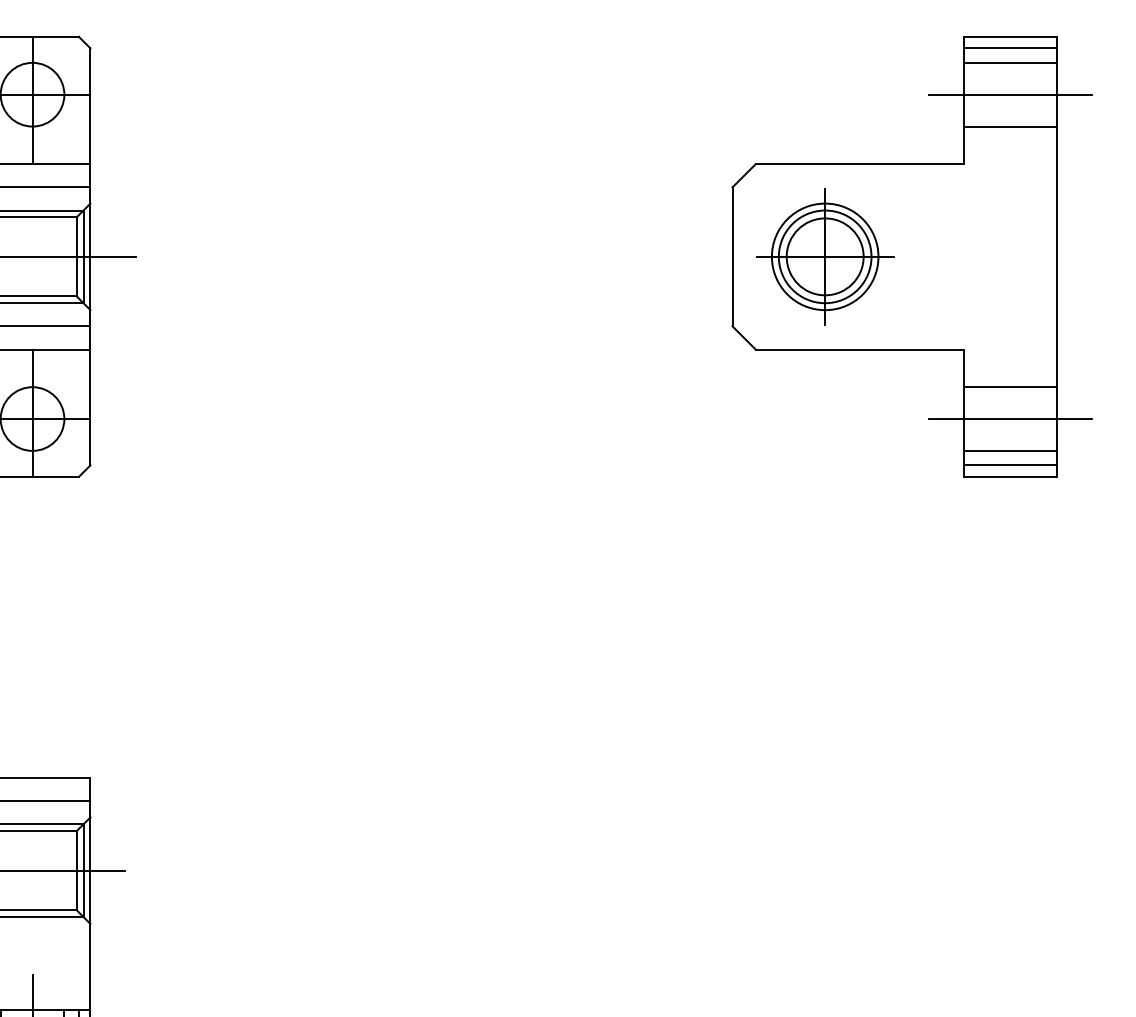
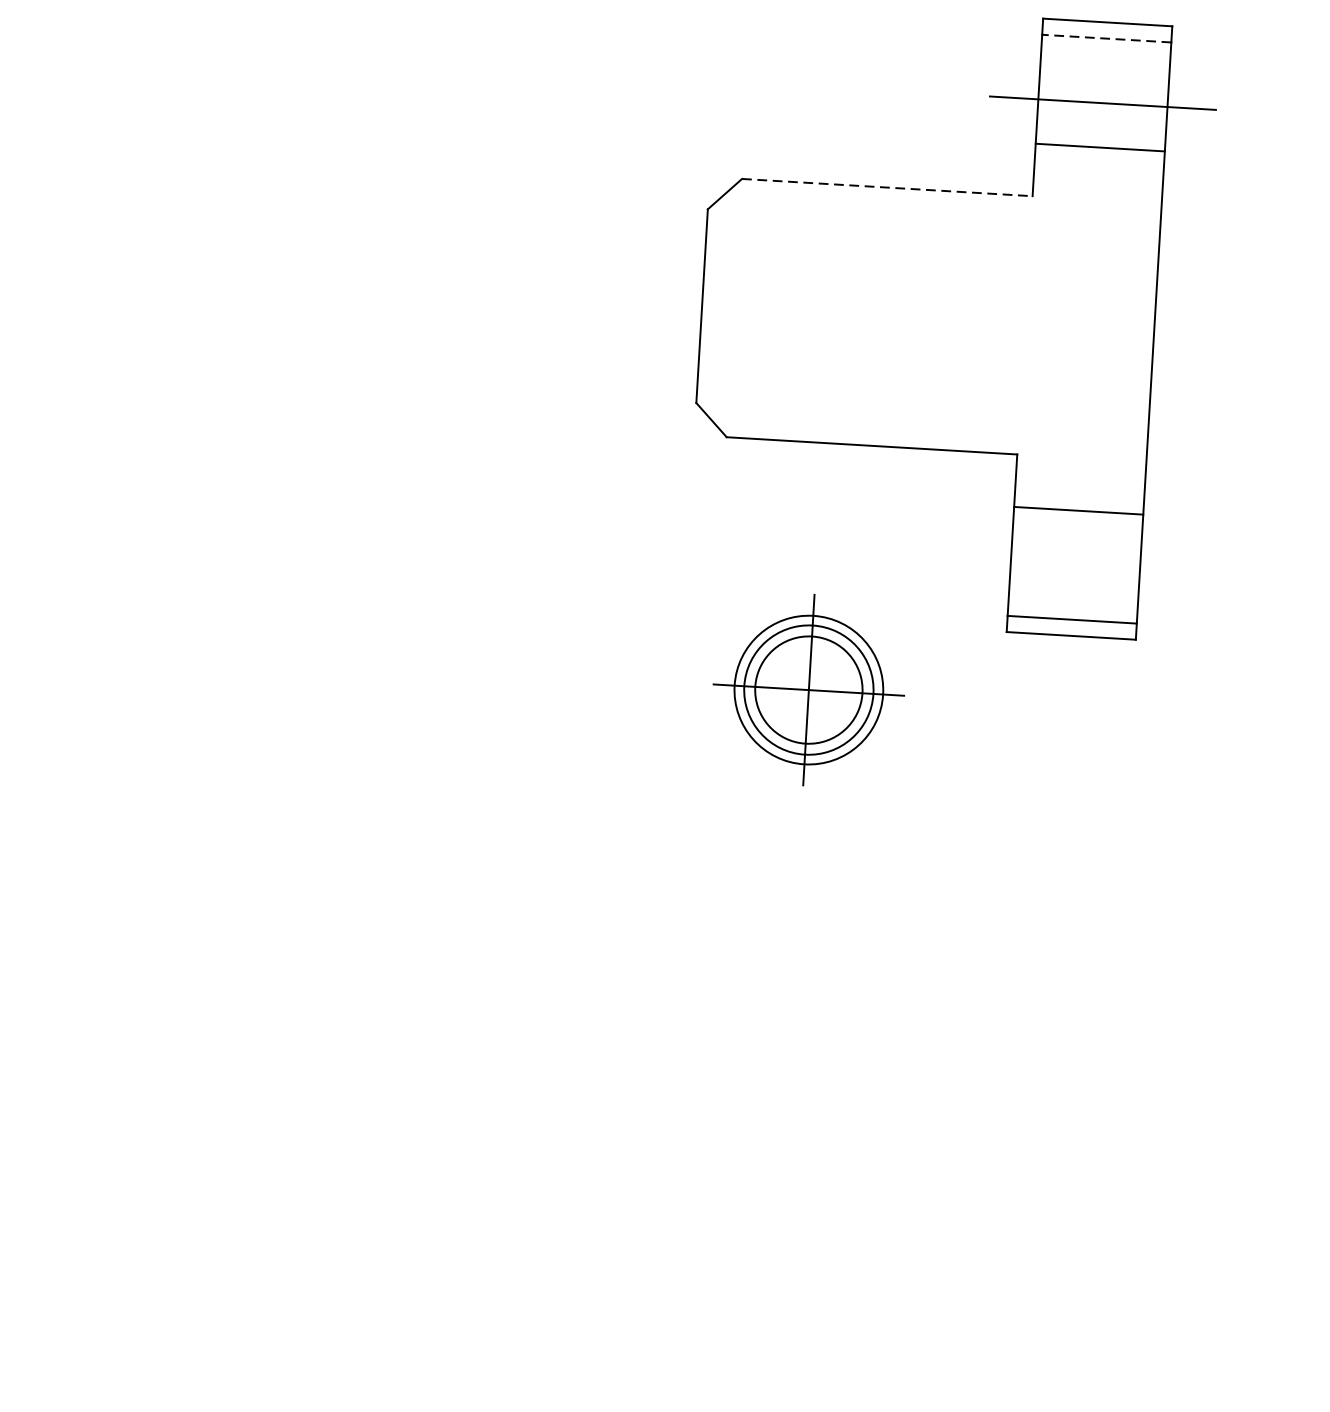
line: (1010, 48) -> (1106, 38), solid -> dashed
line: (1010, 62) -> (1105, 58), removed
line: (860, 164) -> (888, 188), solid -> dashed
part: (825, 256) -> (809, 689), moved
line: (1010, 419) -> (1076, 555), removed
line: (1010, 450) -> (1073, 599), removed

